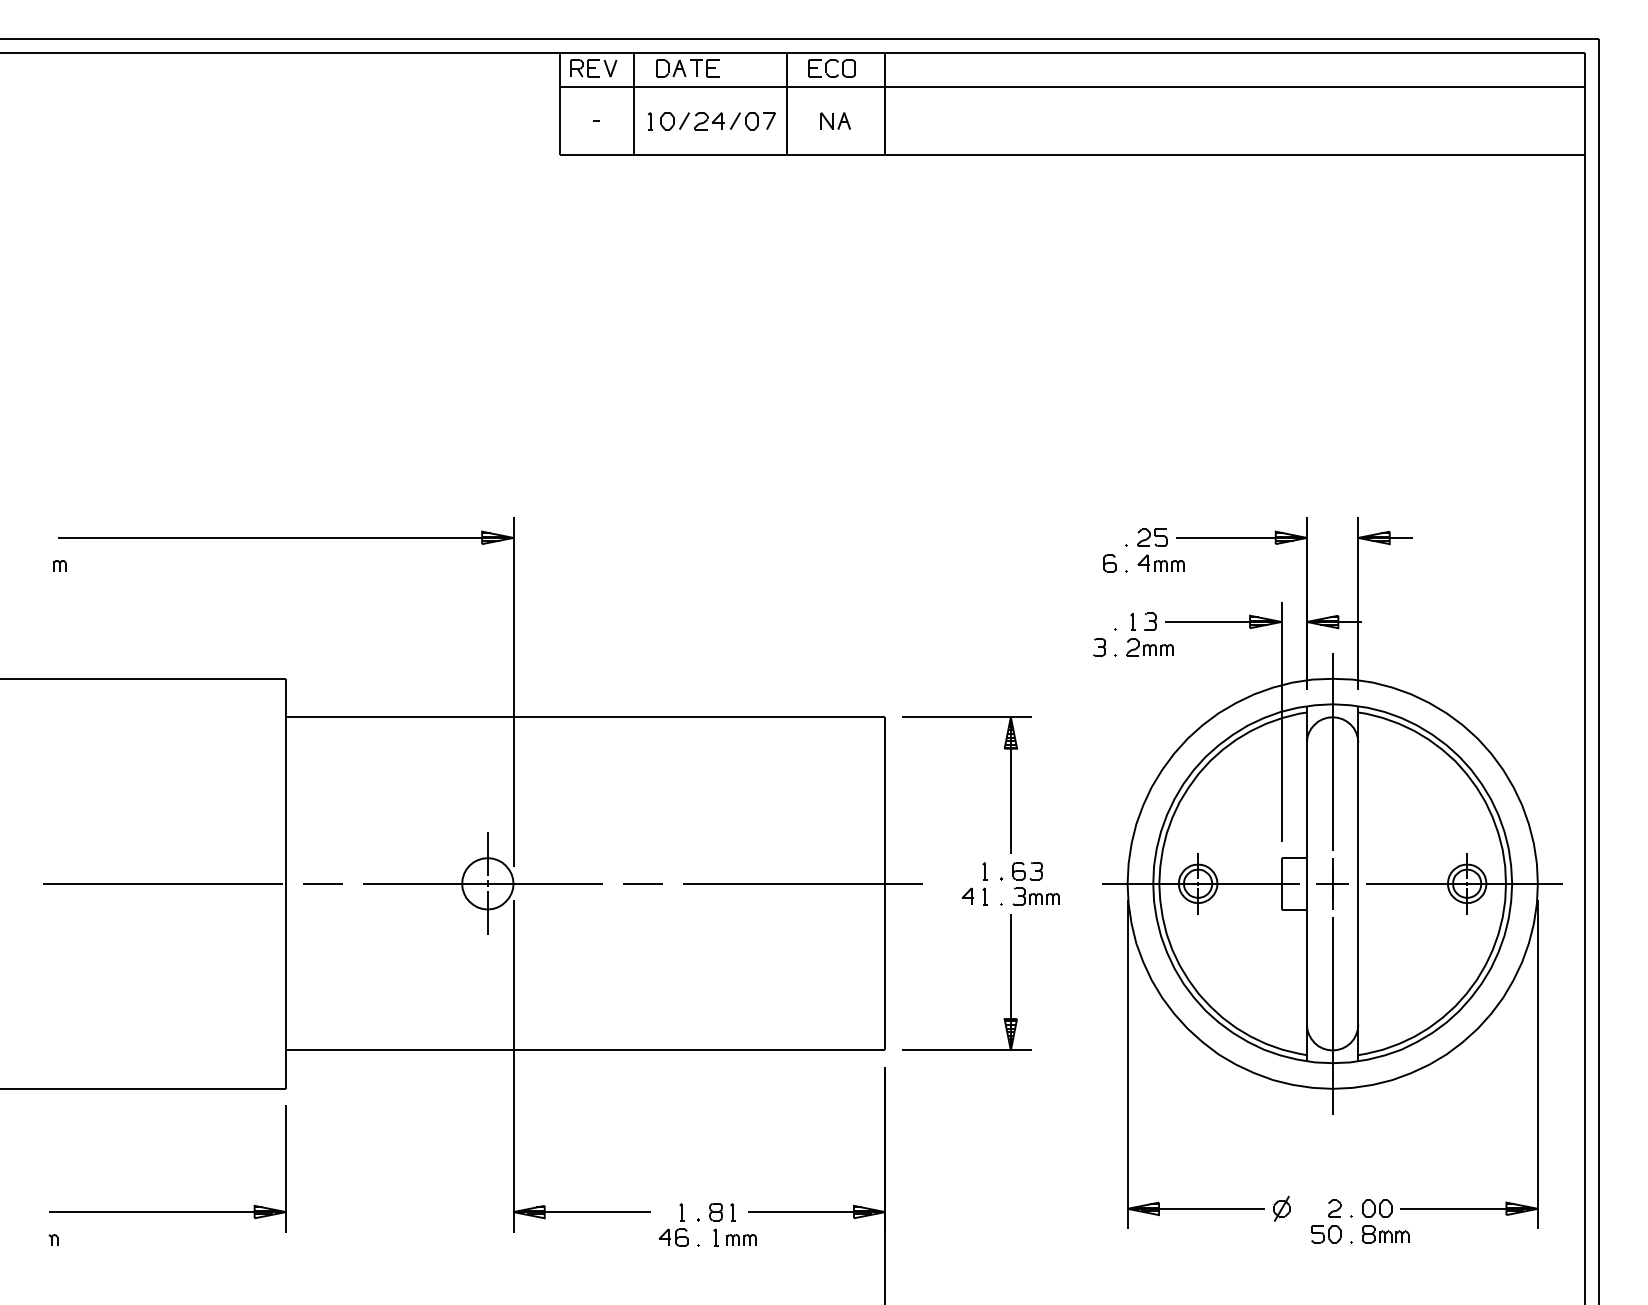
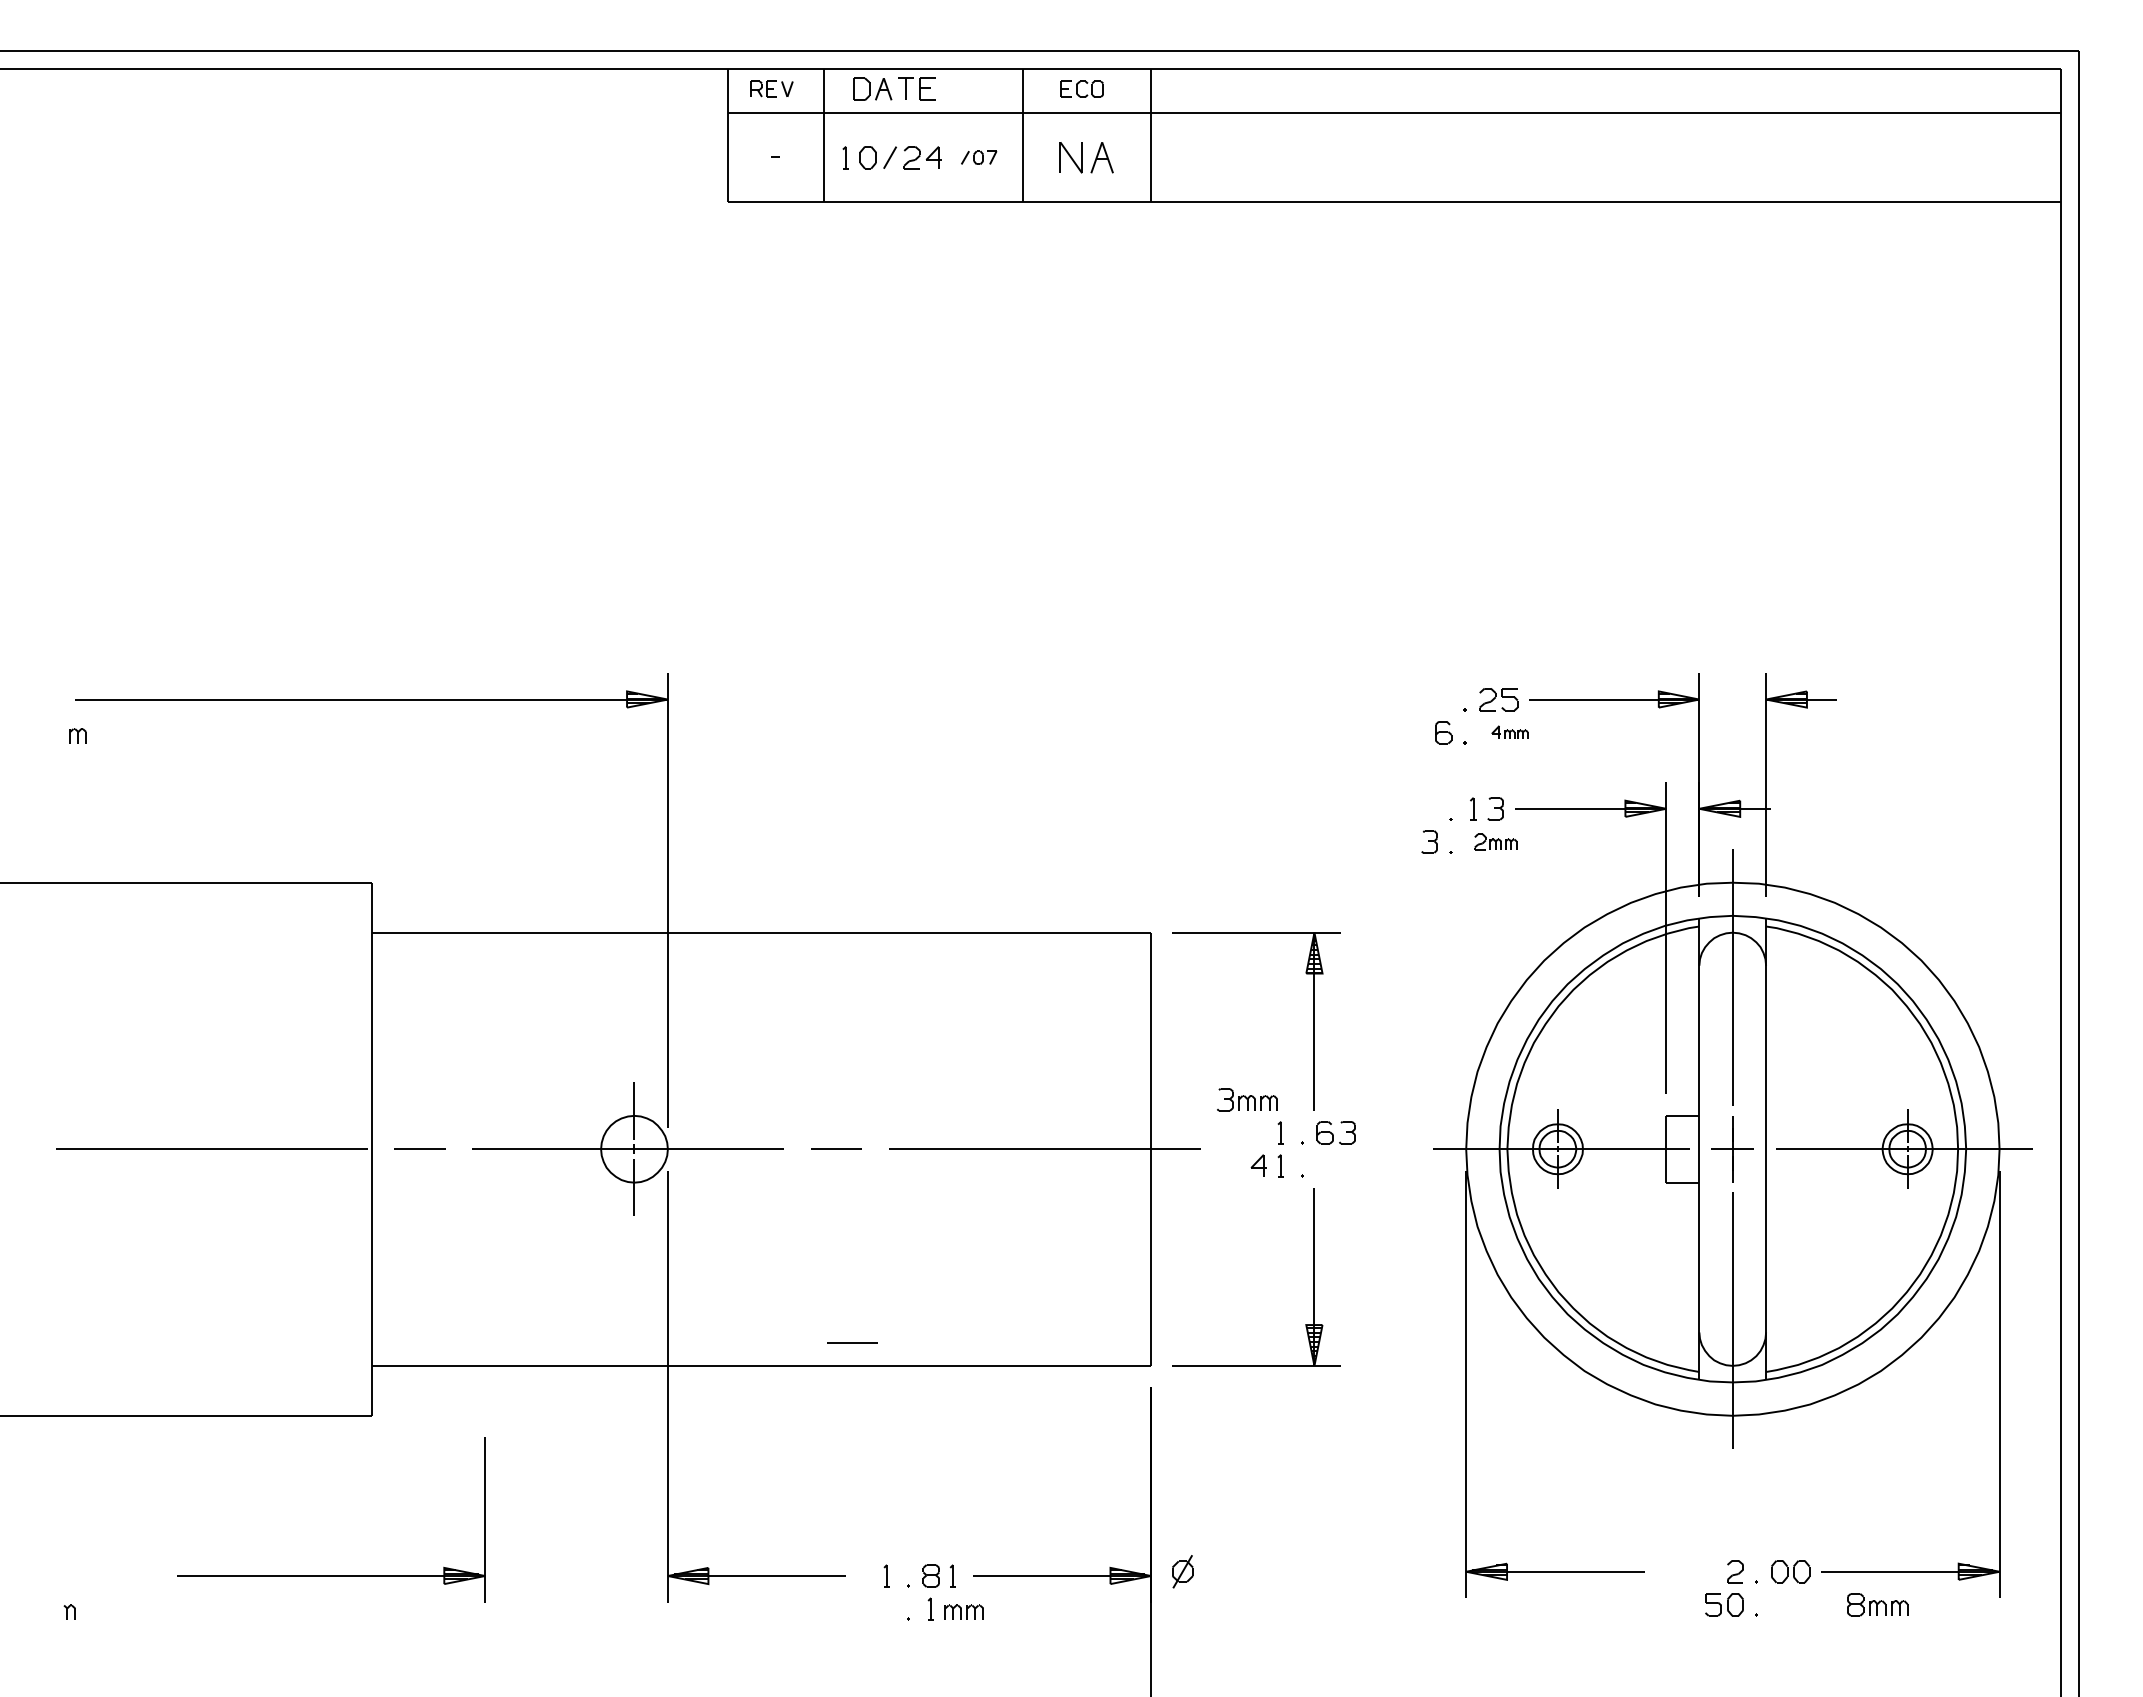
part: (593, 67) -> (771, 88), size x0.7
part: (831, 67) -> (1081, 88), size x0.7
part: (752, 120) -> (978, 157), size x0.6
part: (835, 120) -> (1086, 157), size x1.4
part: (1160, 563) -> (1509, 732), size x0.6
part: (1150, 647) -> (1495, 841), size x0.7
part: (1036, 896) -> (1247, 1099), moved
line: (655, 1032) -> (852, 1342), added
part: (1281, 1208) -> (1182, 1571), moved
part: (167, 1211) -> (331, 1575), moved
part: (1385, 1234) -> (1877, 1604), moved
part: (673, 1237) -> (875, 1608), removed

